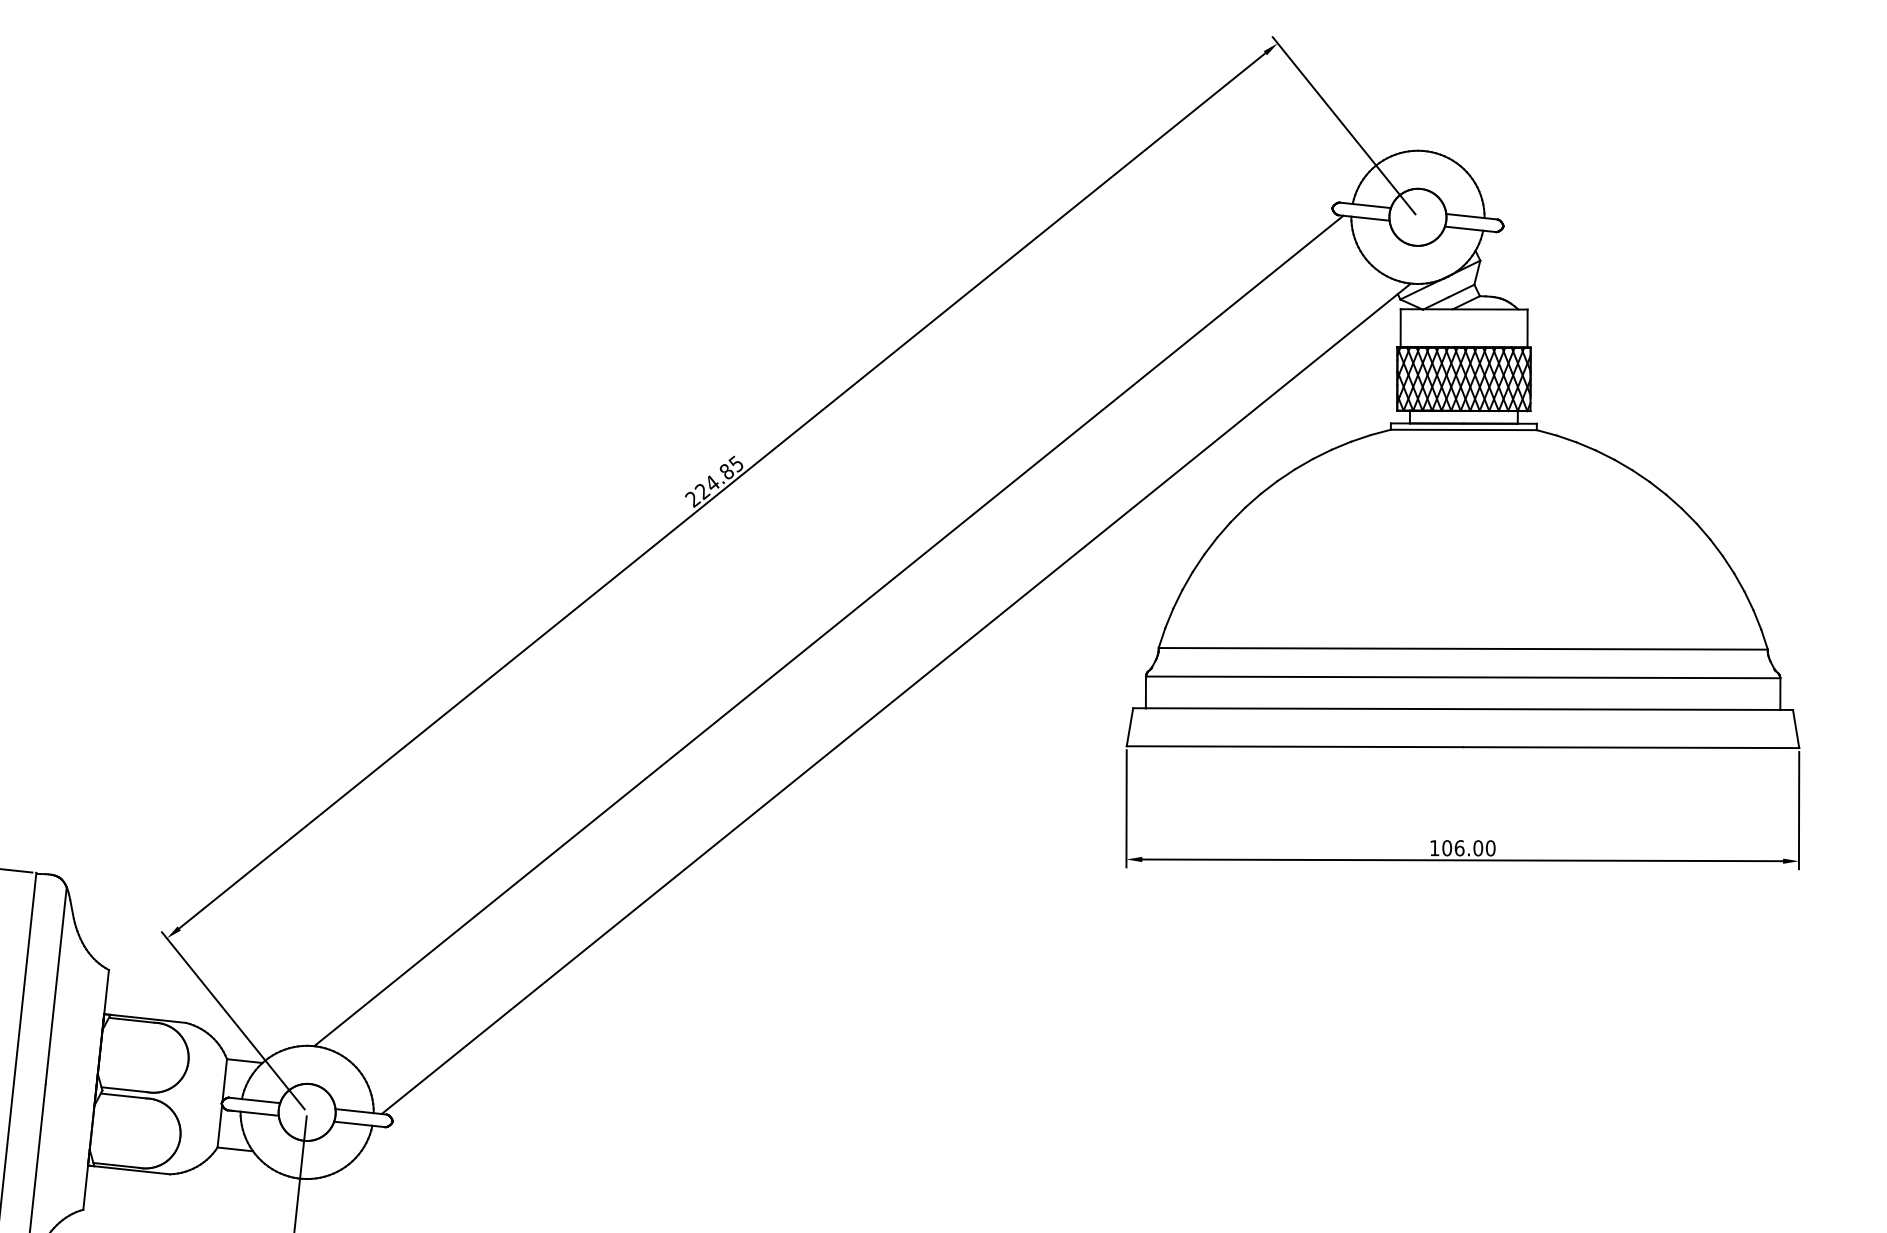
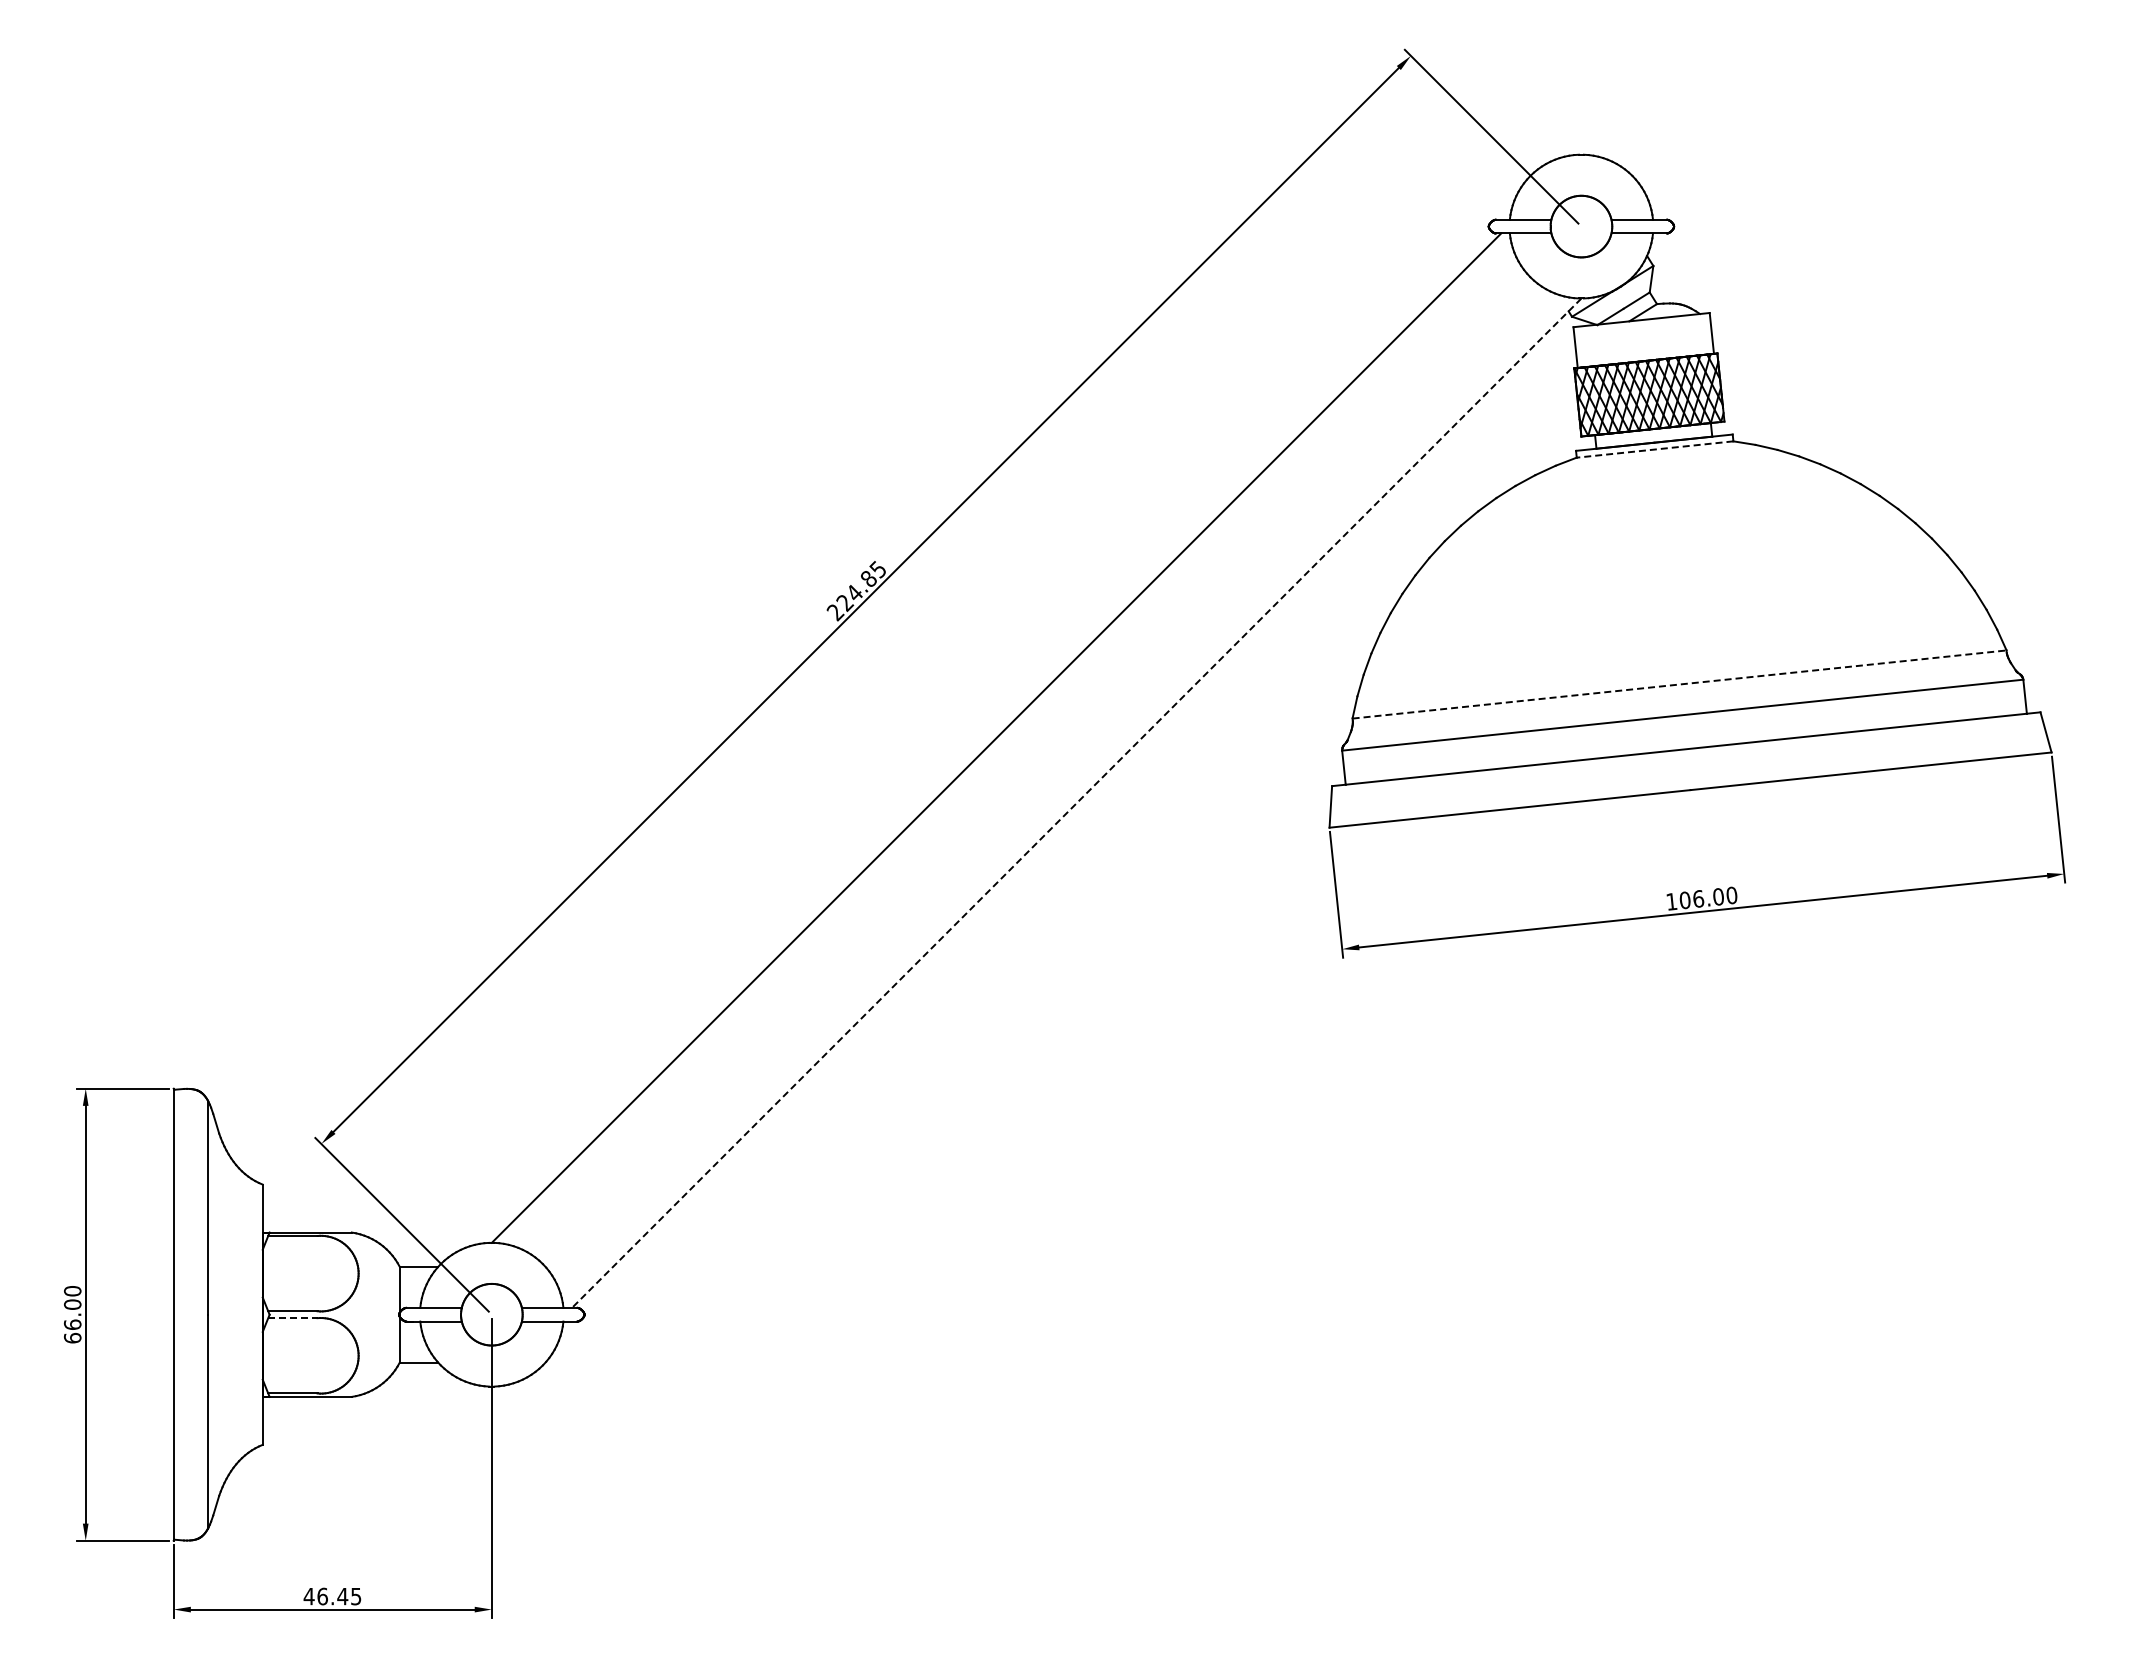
line: (1464, 429) -> (1655, 449), solid -> dashed
line: (1463, 648) -> (1679, 684), solid -> dashed
line: (896, 699) -> (1076, 803), solid -> dashed
line: (123, 1096) -> (292, 1318), solid -> dashed

